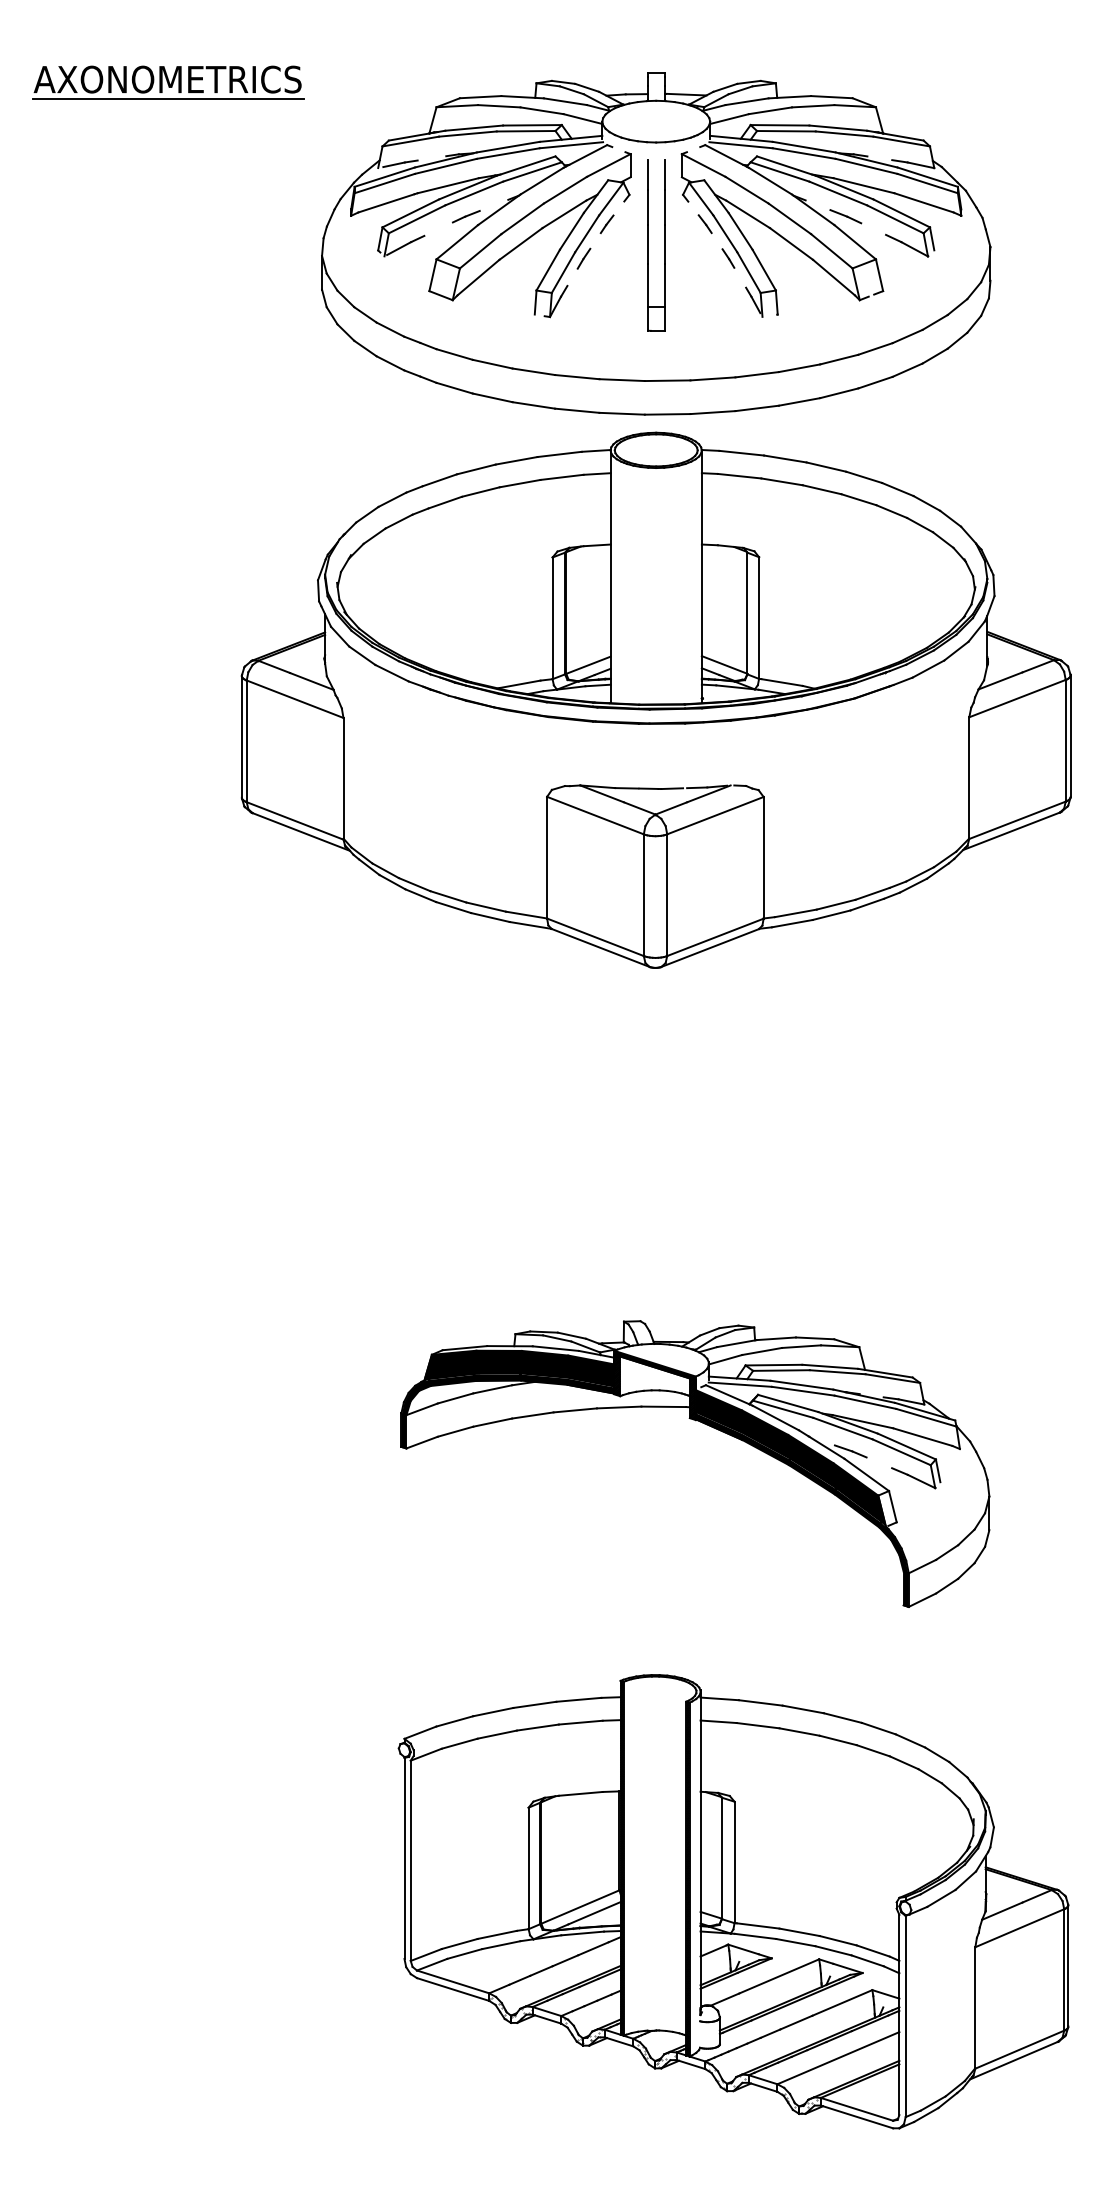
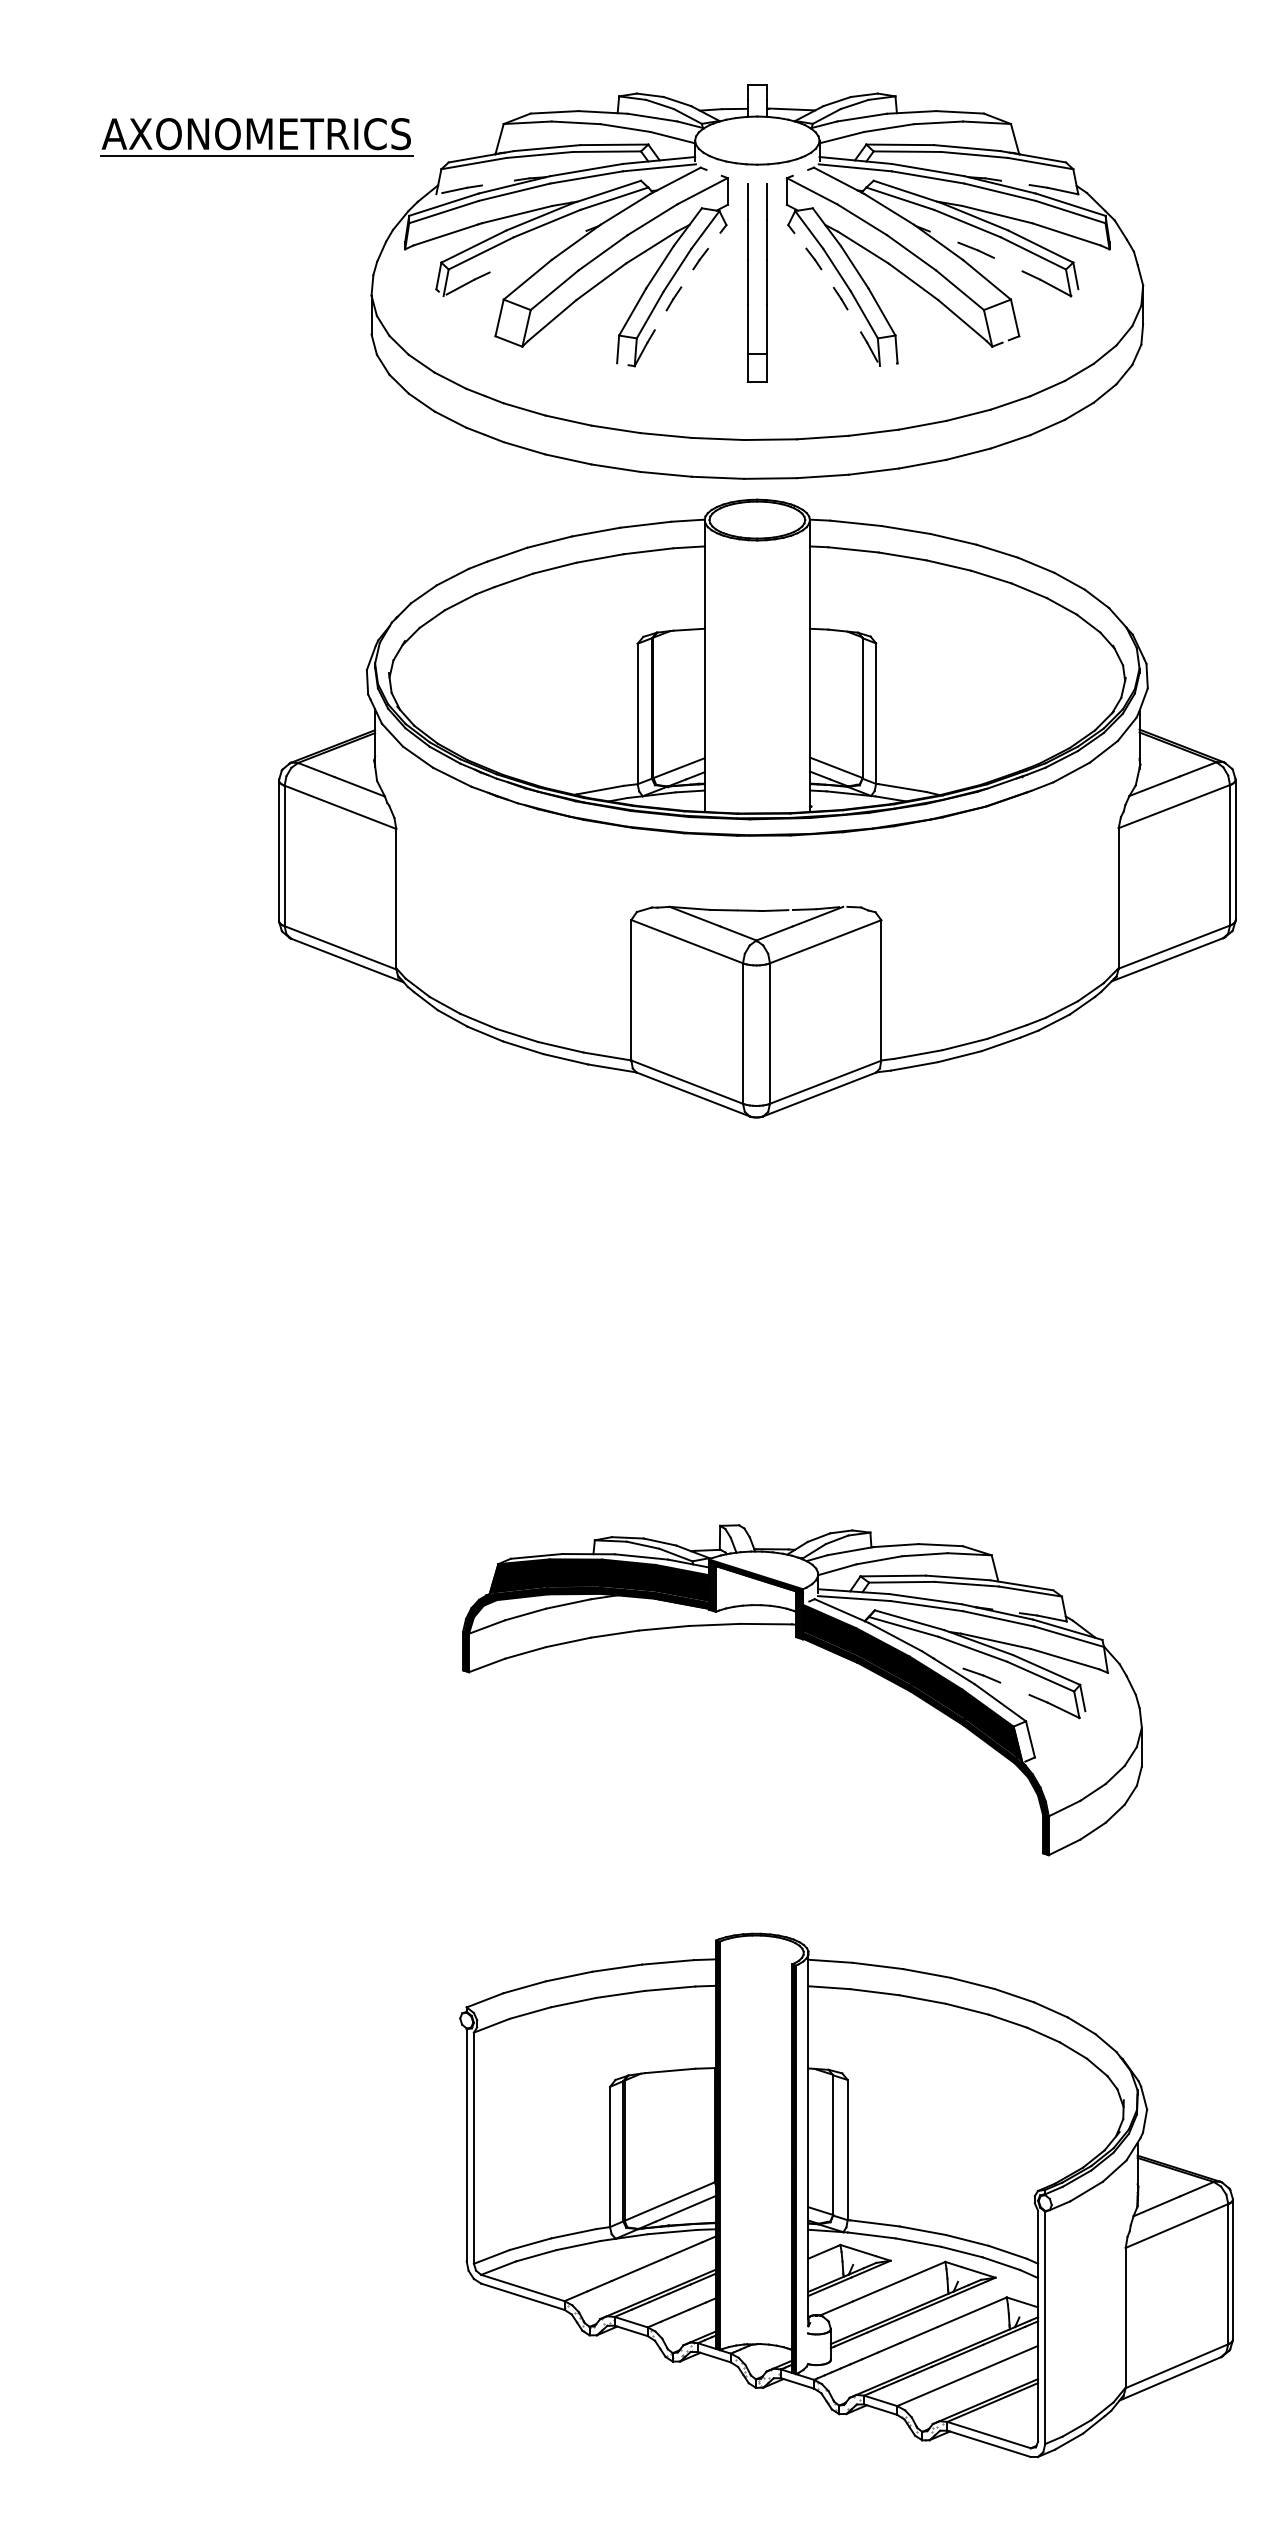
part: (167, 82) -> (256, 137), moved
line: (465, 215) -> (537, 249), removed

